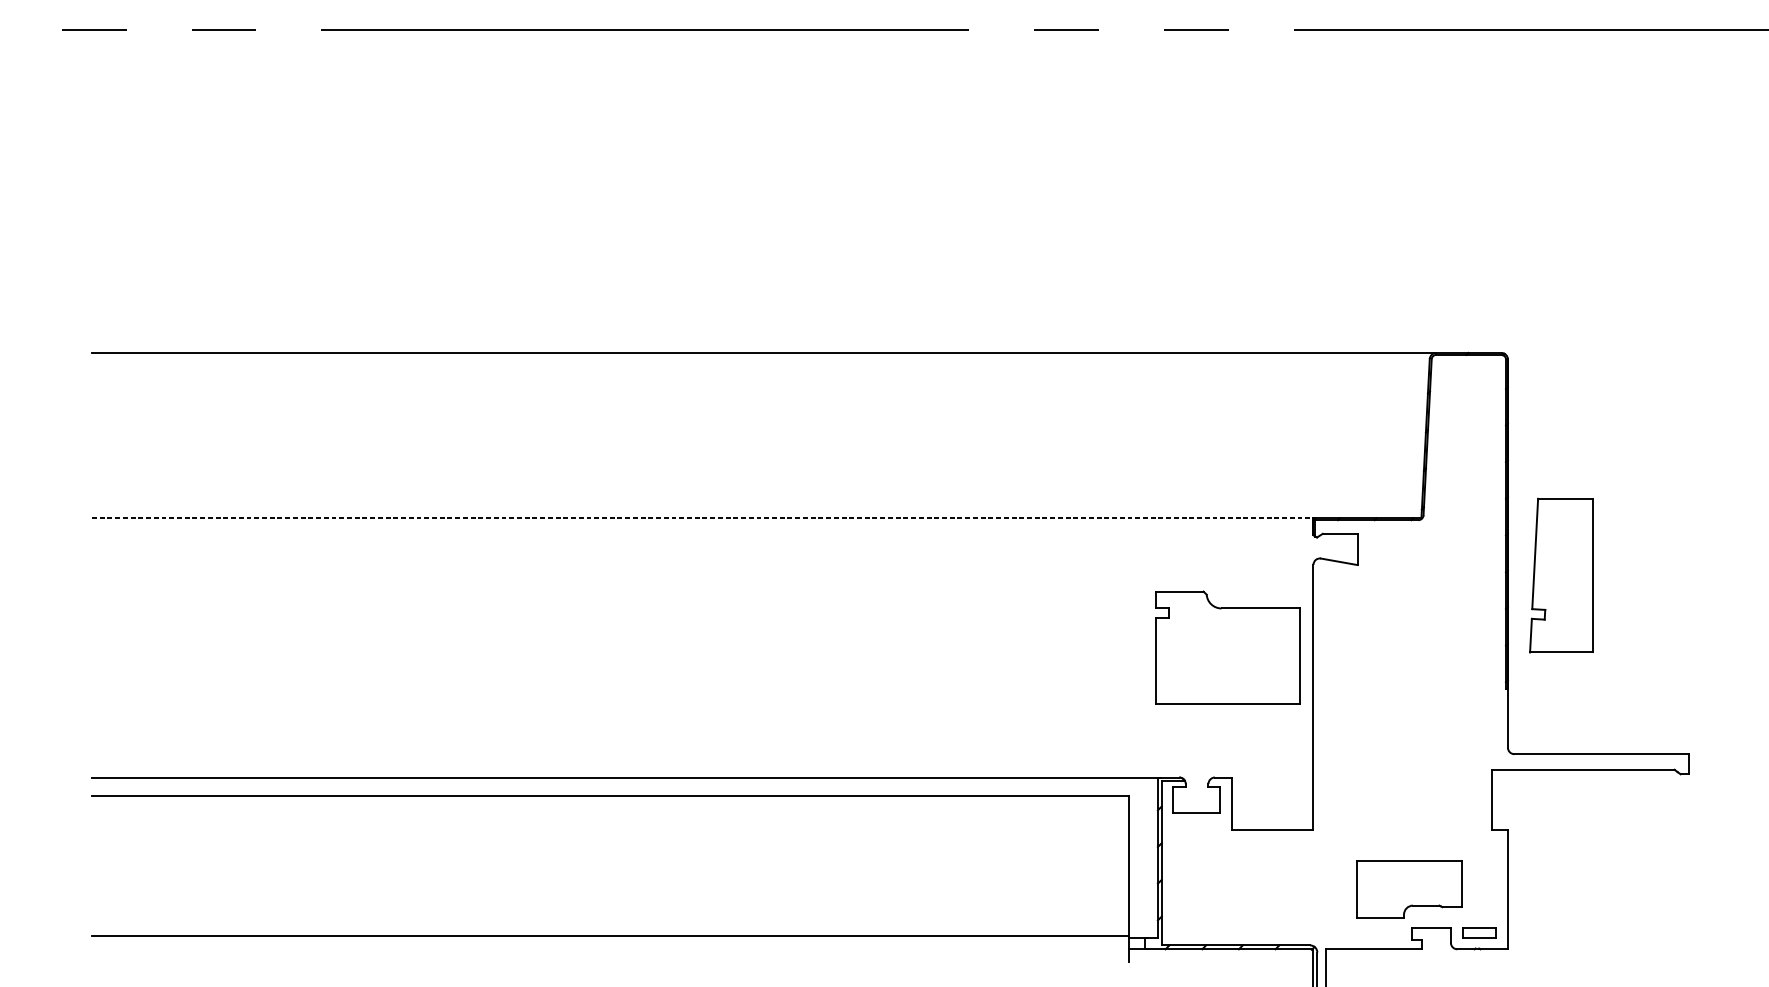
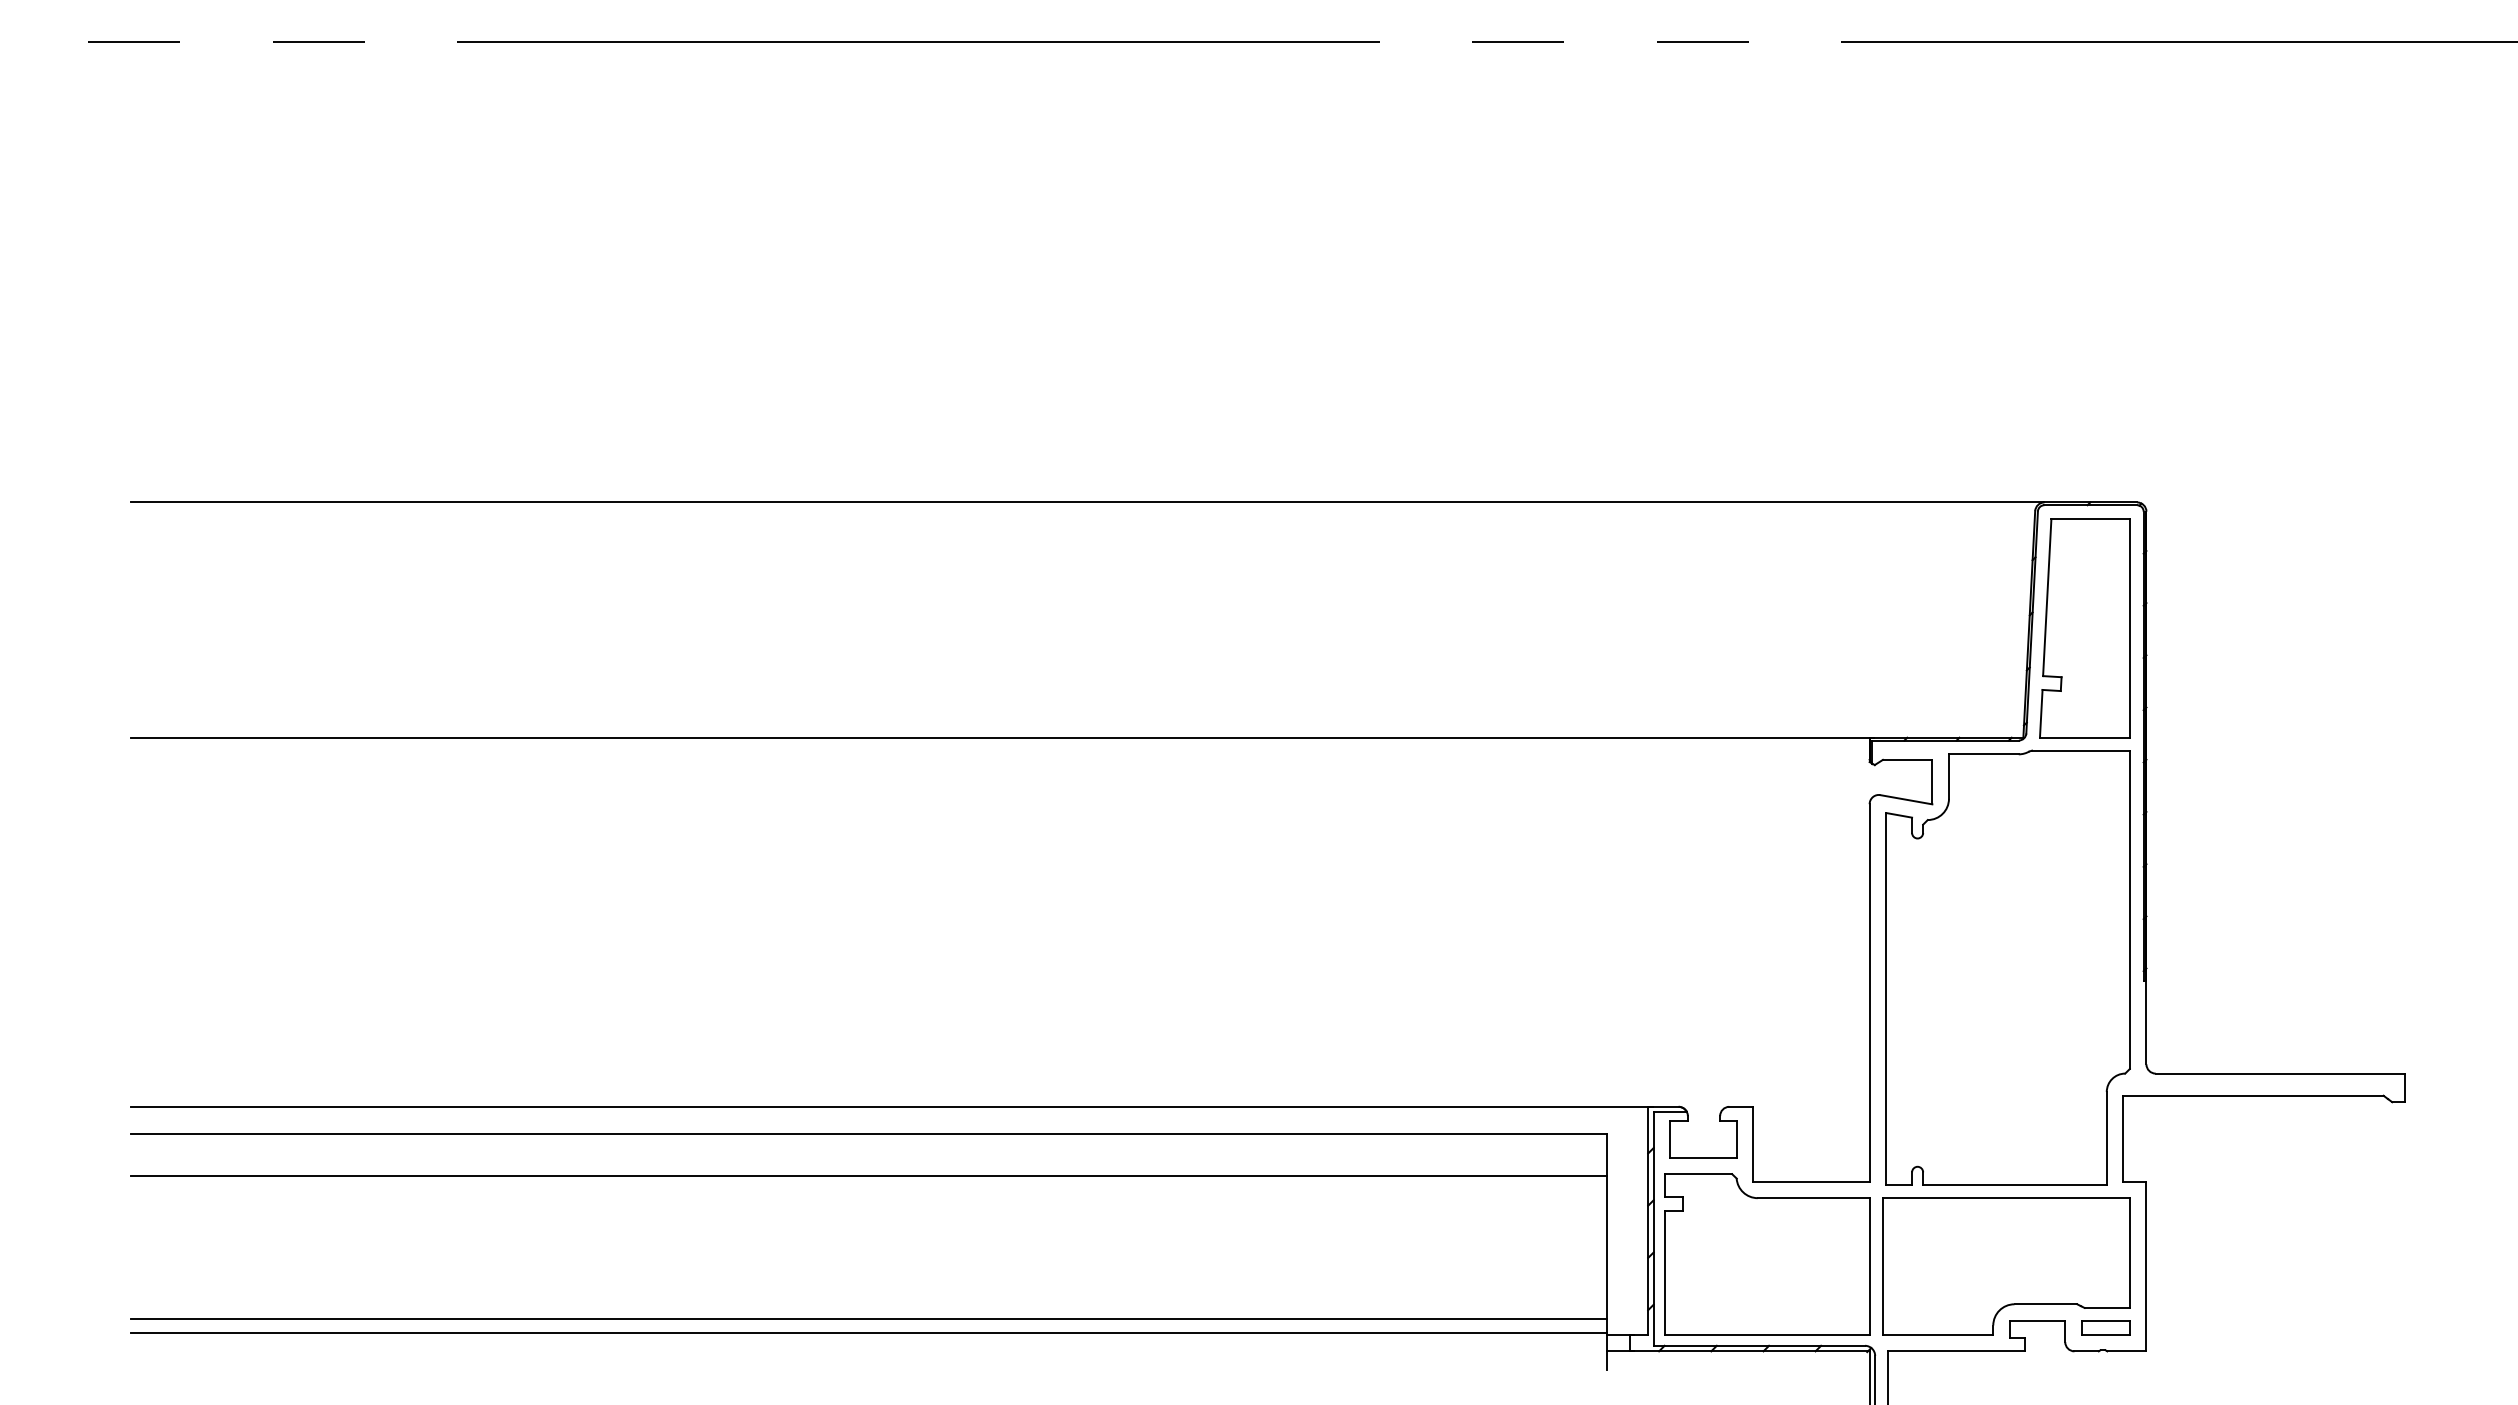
line: (704, 518) -> (1002, 737), dashed -> solid
part: (1561, 575) -> (2084, 628), moved
part: (1228, 648) -> (1767, 1254), moved
part: (1410, 679) -> (2007, 967), added
line: (610, 826) -> (868, 1176), added
part: (1409, 889) -> (2006, 1266), size x1.67
line: (610, 926) -> (868, 1319), added

